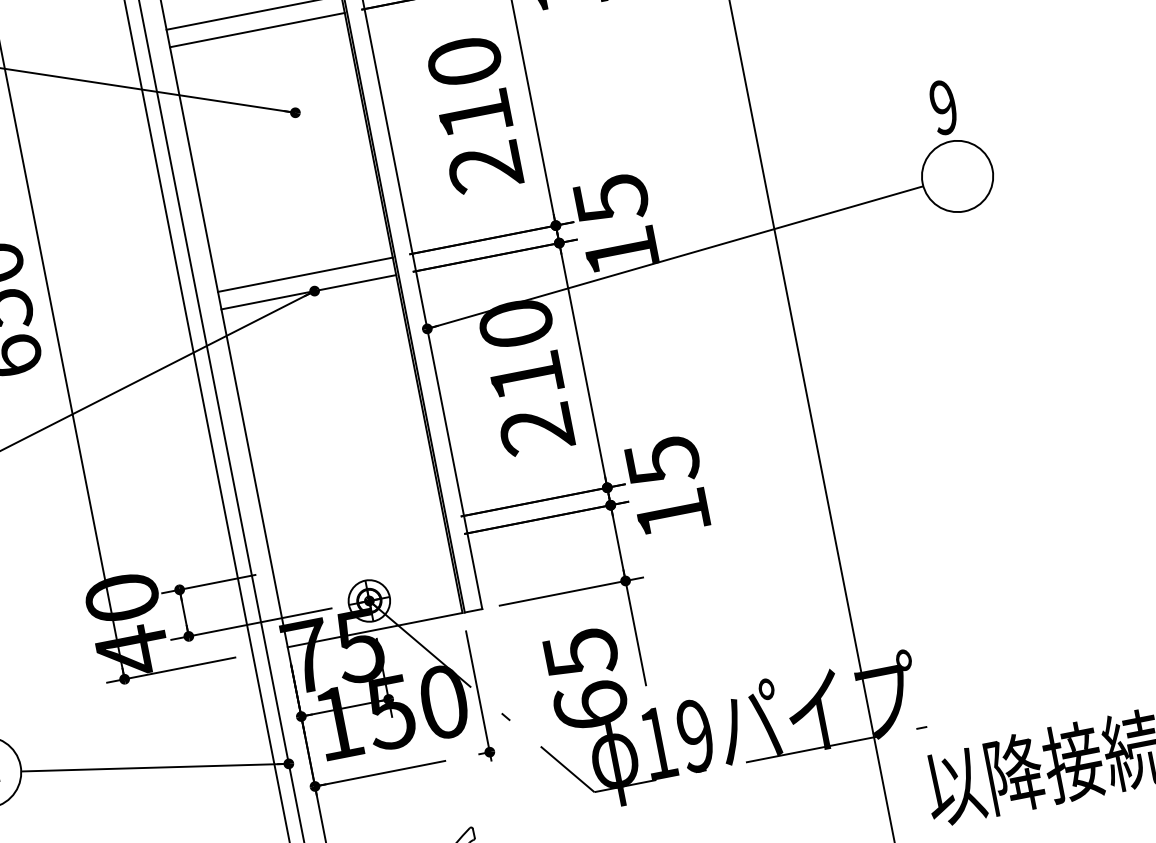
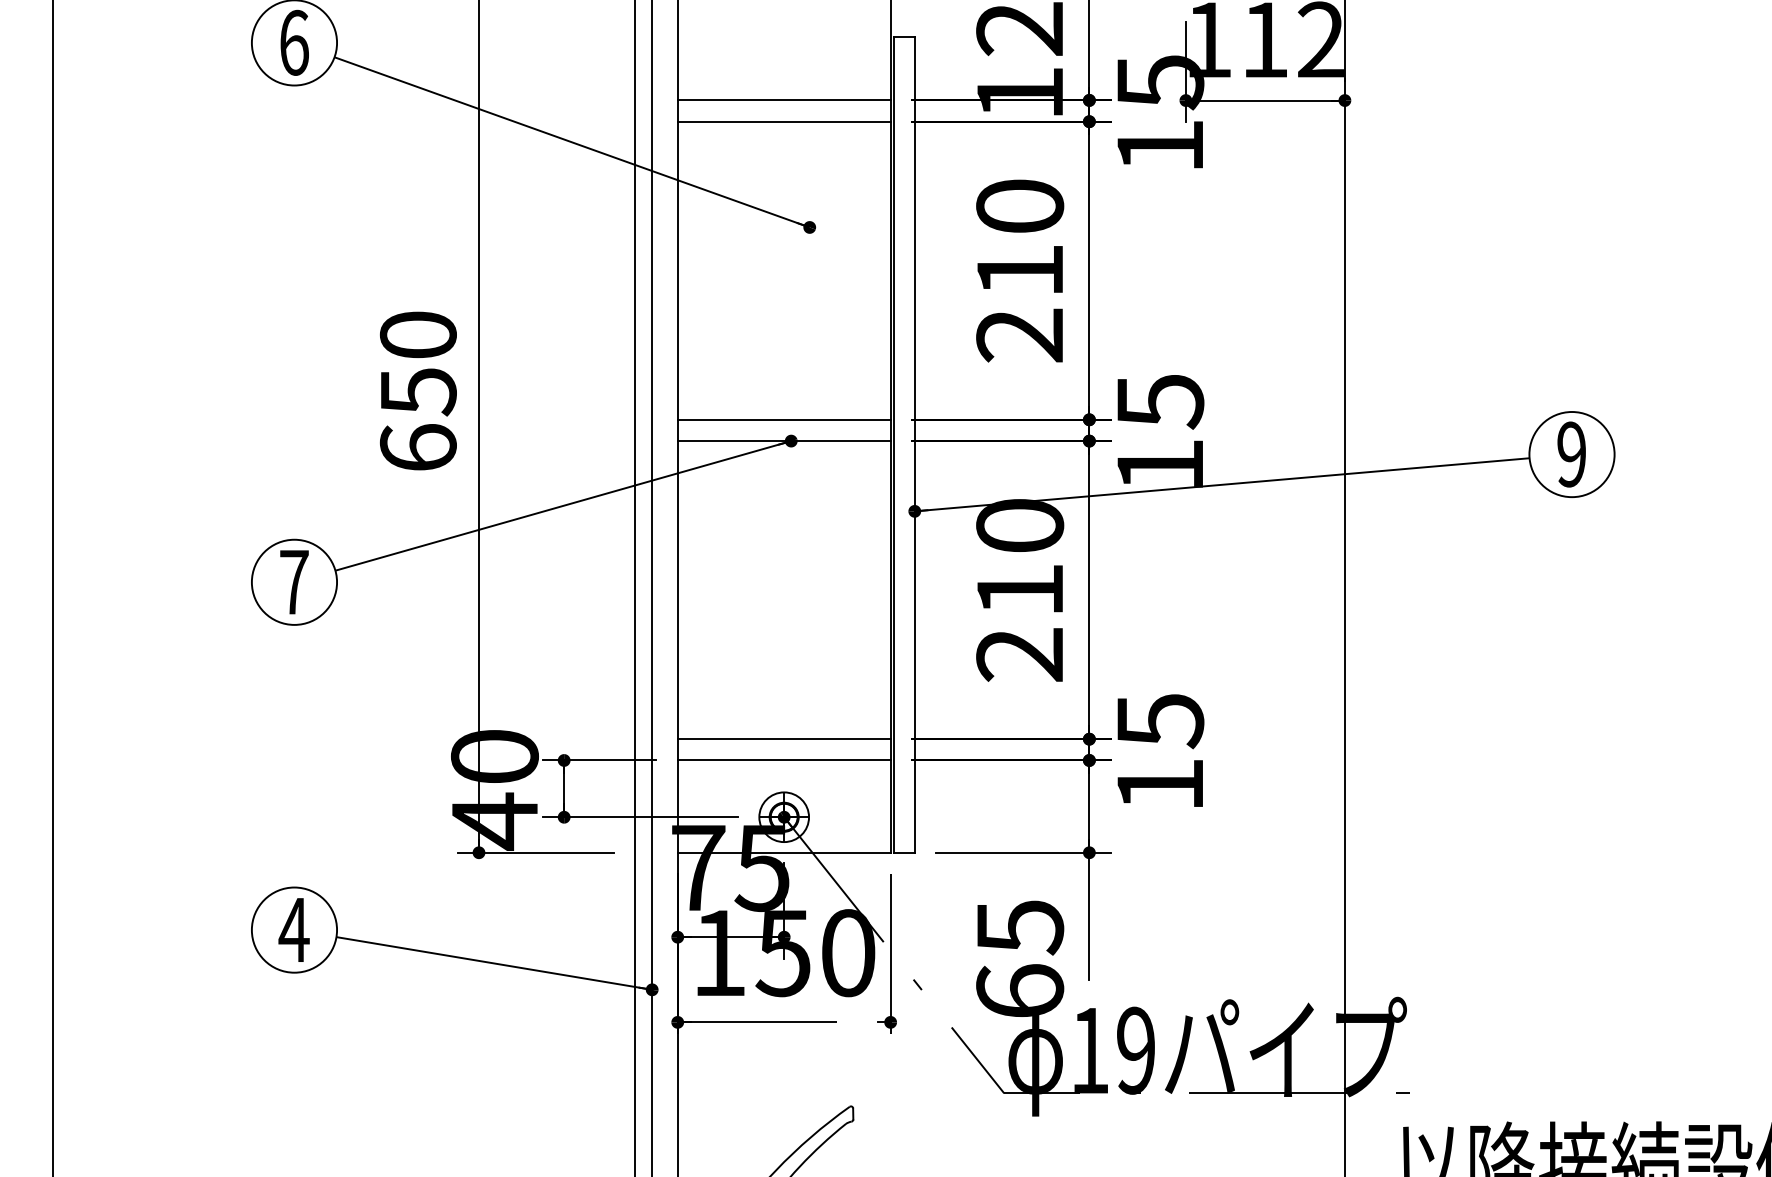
text: (943, 107) -> (1571, 454), moved
line: (356, 537) -> (783, 739), added
line: (359, 554) -> (783, 760), added

